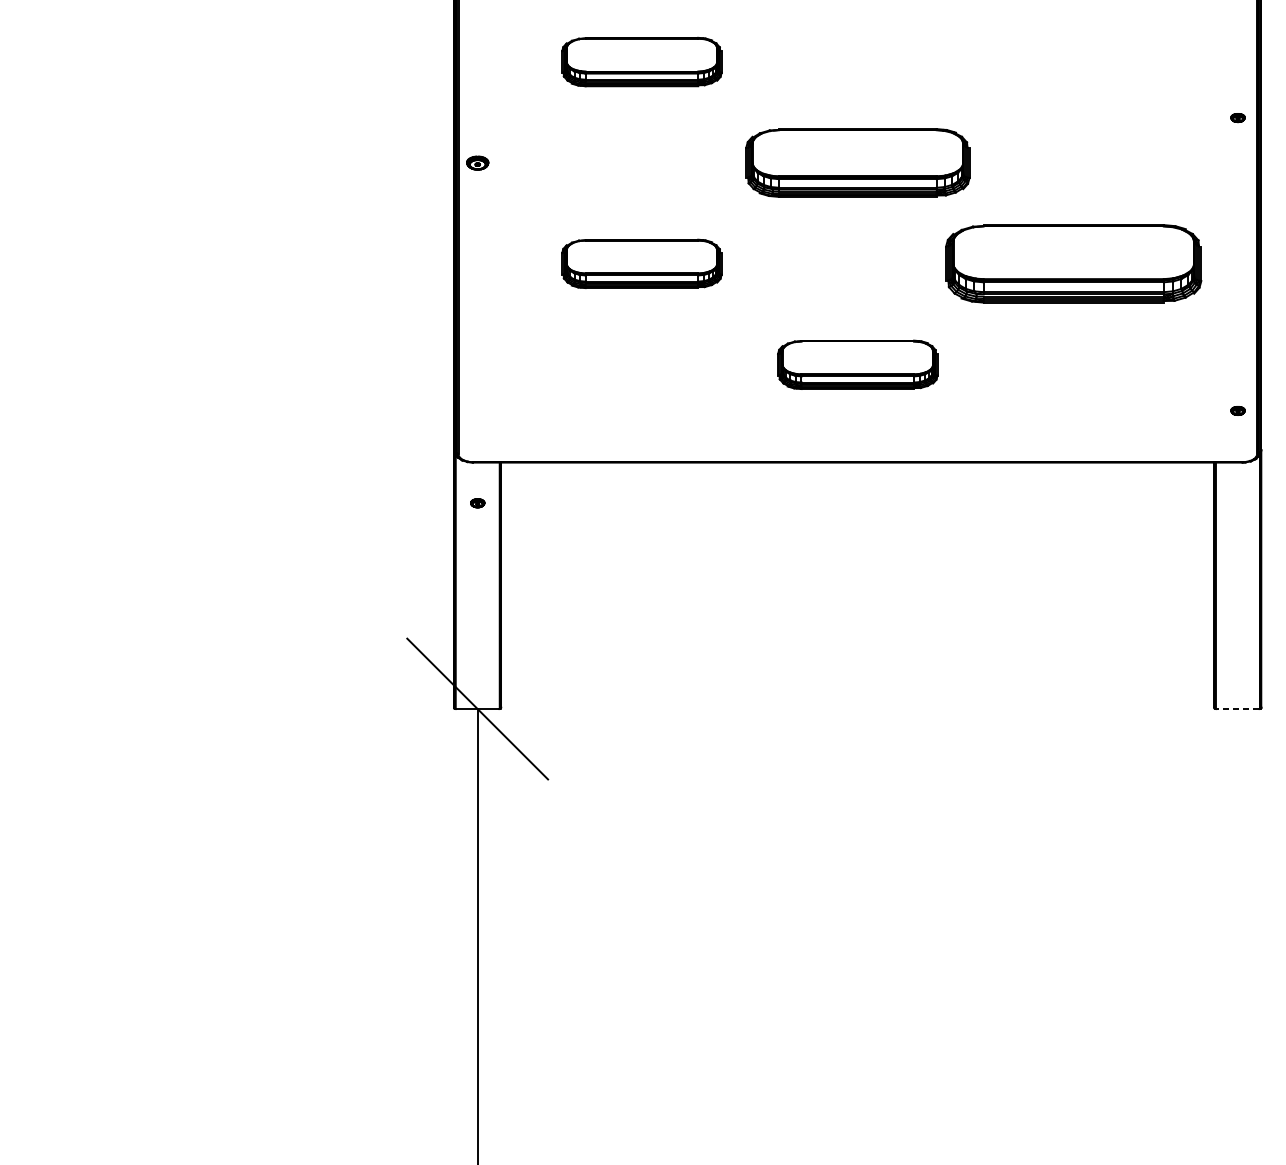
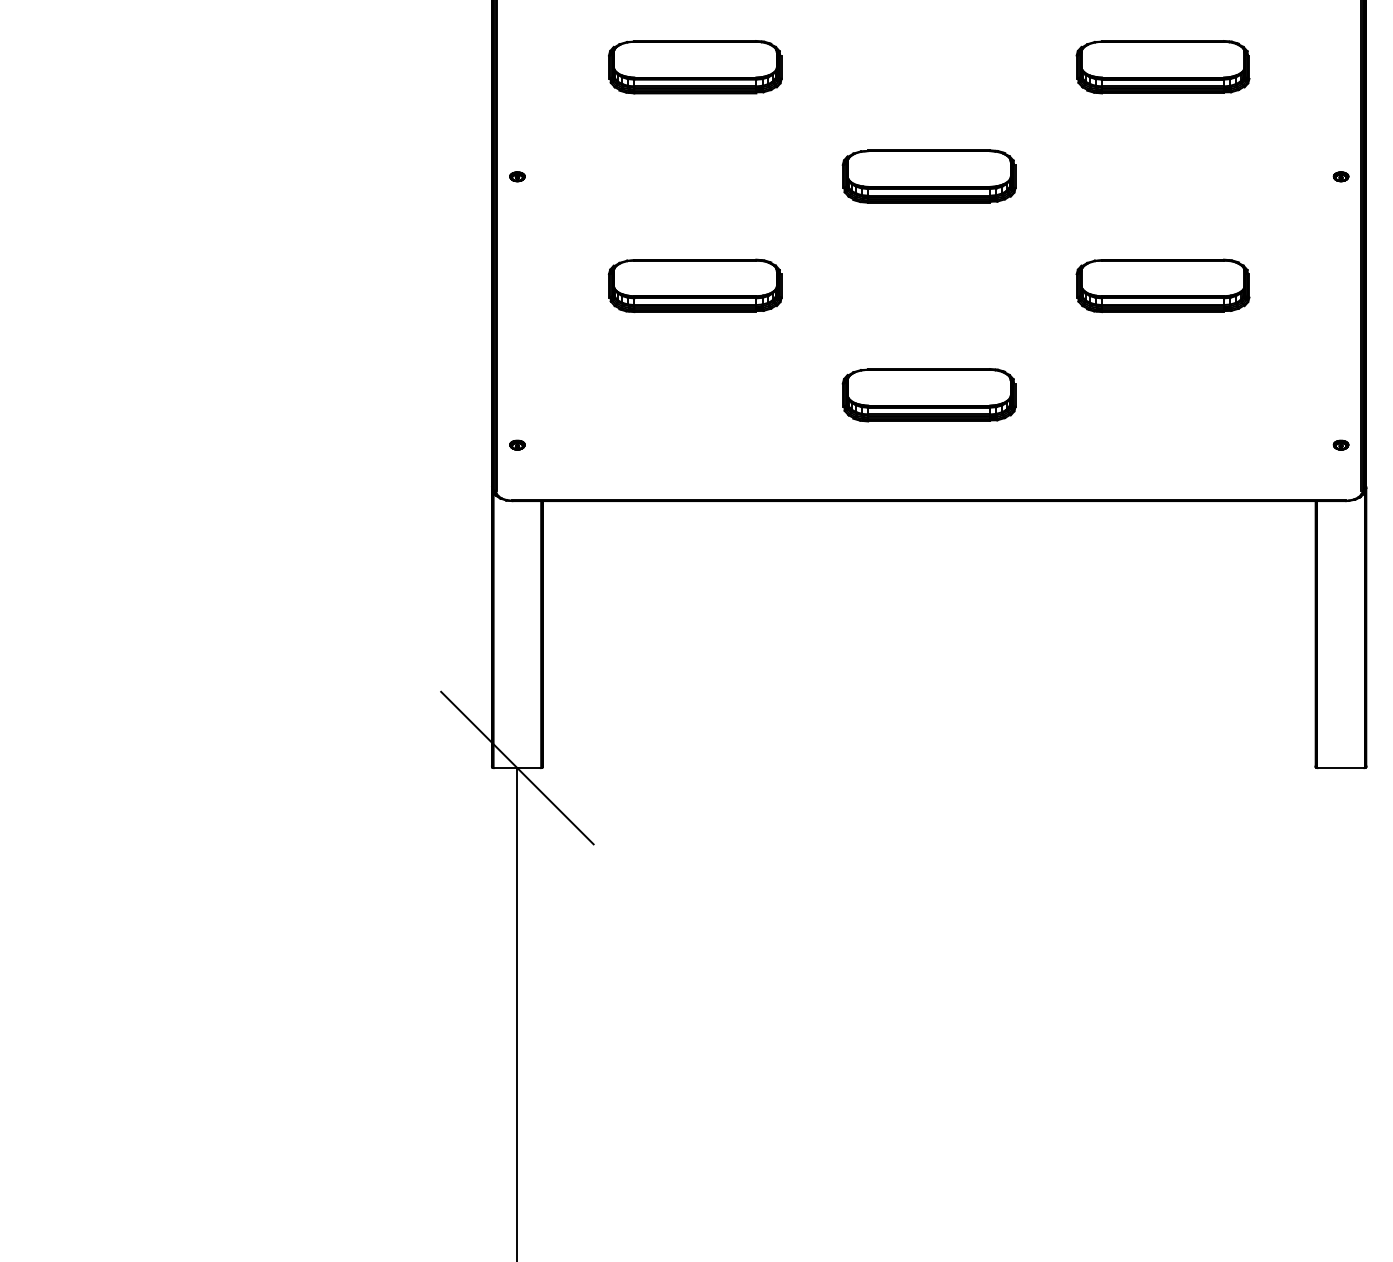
part: (1073, 62) -> (1162, 67), added
part: (1237, 117) -> (1340, 176), moved
part: (477, 162) -> (517, 176), size x0.62
part: (857, 162) -> (928, 176), size x0.71
part: (1073, 263) -> (1162, 285), size x0.62
part: (477, 502) -> (517, 444), moved
line: (1237, 709) -> (1340, 768), dashed -> solid

